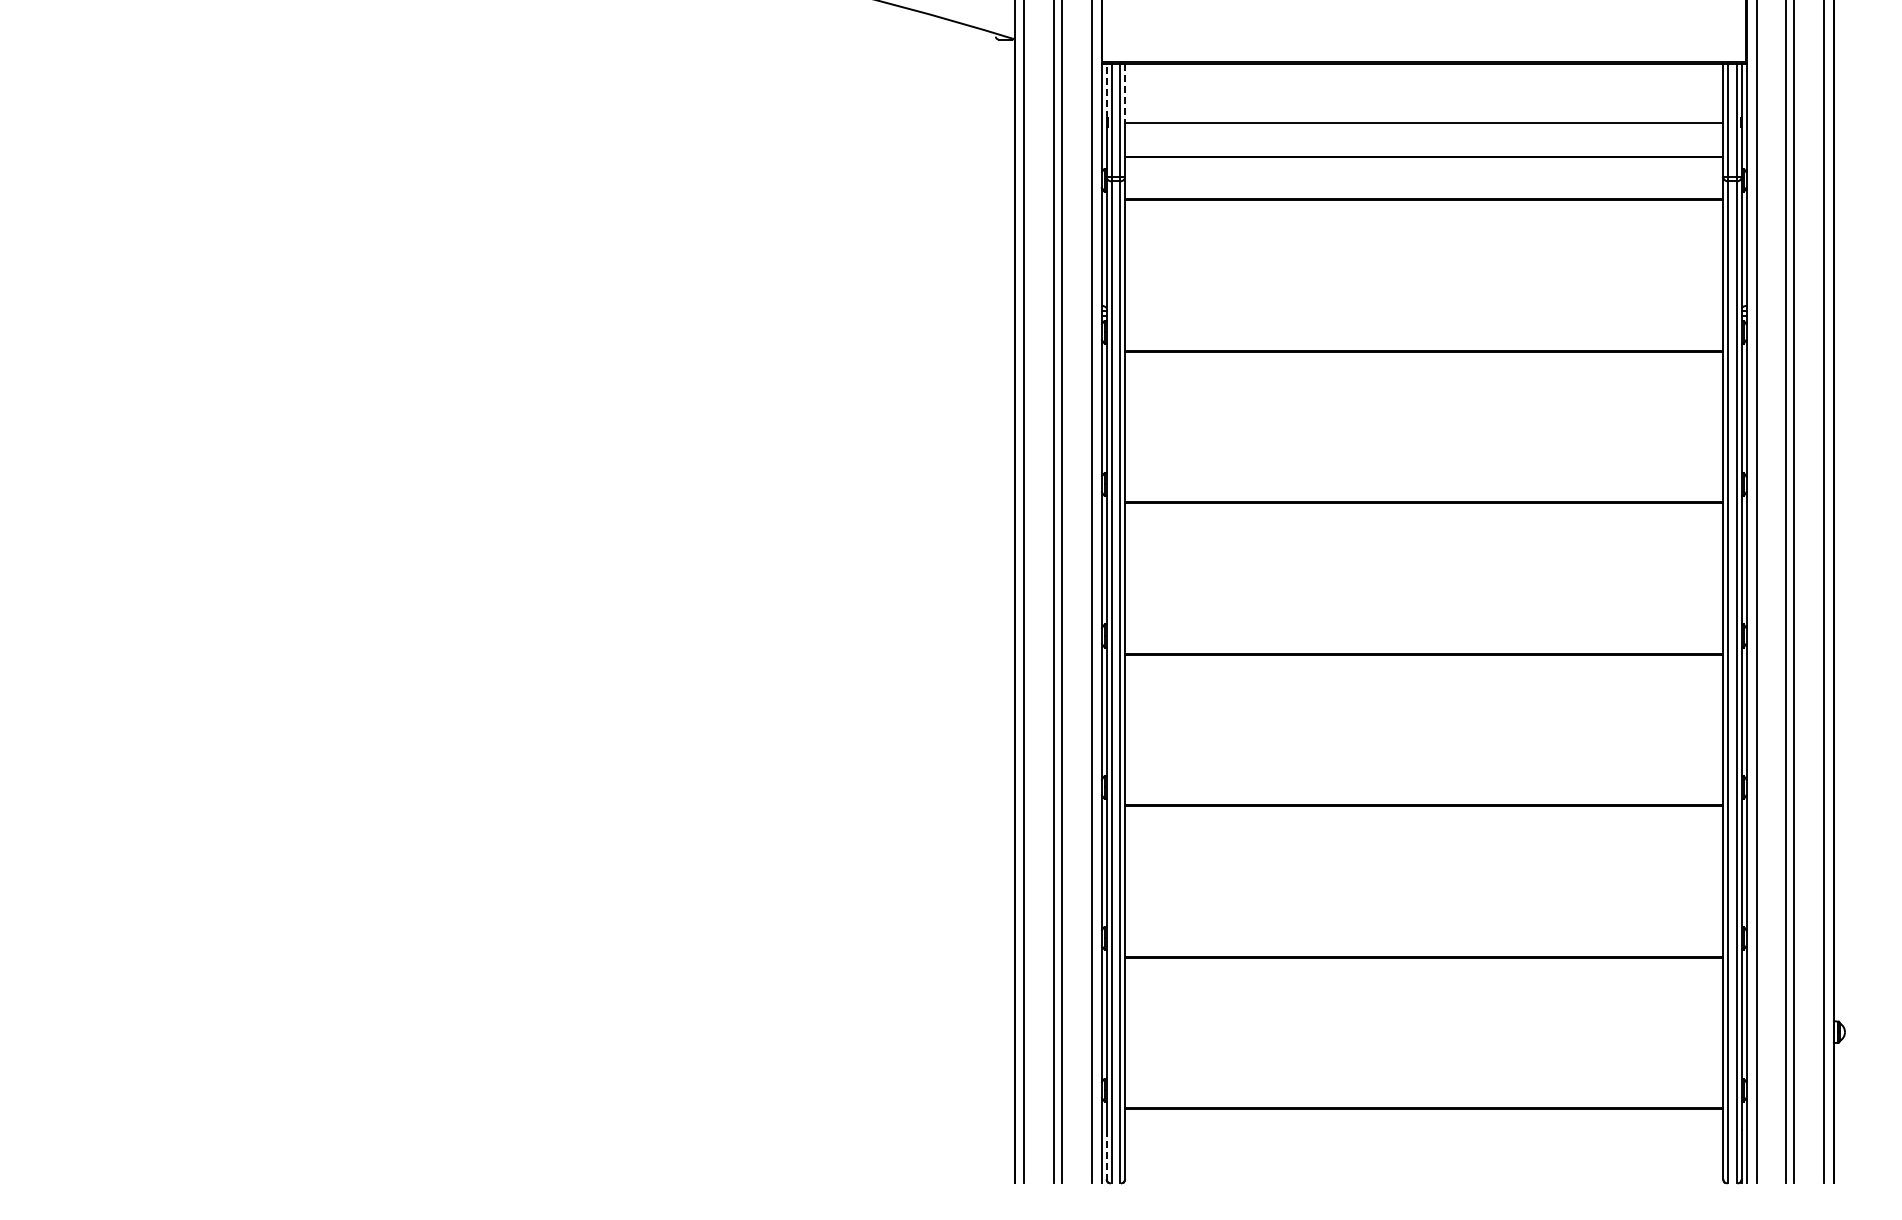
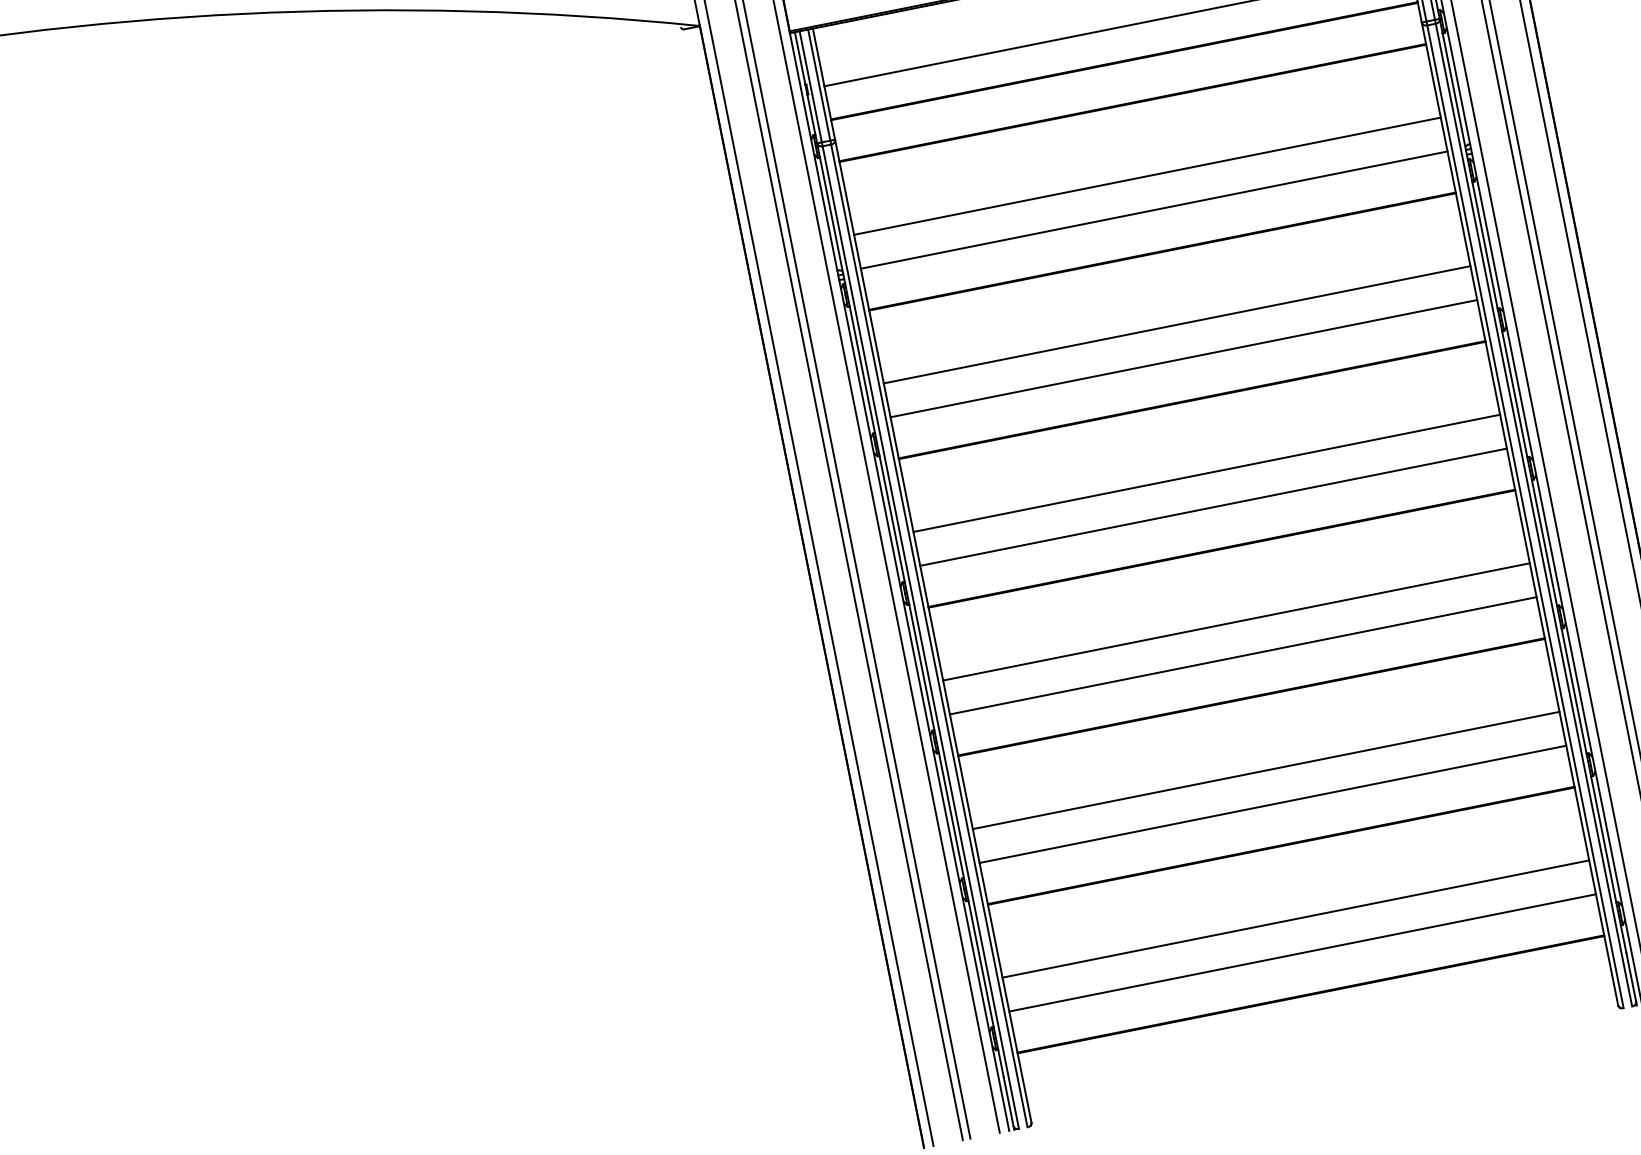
line: (1106, 90) -> (799, 58), dashed -> solid
line: (1125, 93) -> (819, 57), dashed -> solid
line: (1424, 274) -> (1147, 176), added
line: (1424, 308) -> (1154, 209), added
line: (1424, 425) -> (1177, 324), added
line: (1424, 460) -> (1184, 358), added
line: (1424, 577) -> (1207, 473), added
line: (1424, 611) -> (1213, 506), added
line: (1424, 728) -> (1236, 621), added
line: (1424, 763) -> (1243, 655), added
line: (1424, 880) -> (1266, 770), added
line: (1424, 914) -> (1273, 803), added
line: (1424, 1031) -> (1296, 918), added
line: (1424, 1066) -> (1302, 952), added
line: (1106, 1156) -> (1008, 1103), dashed -> solid

